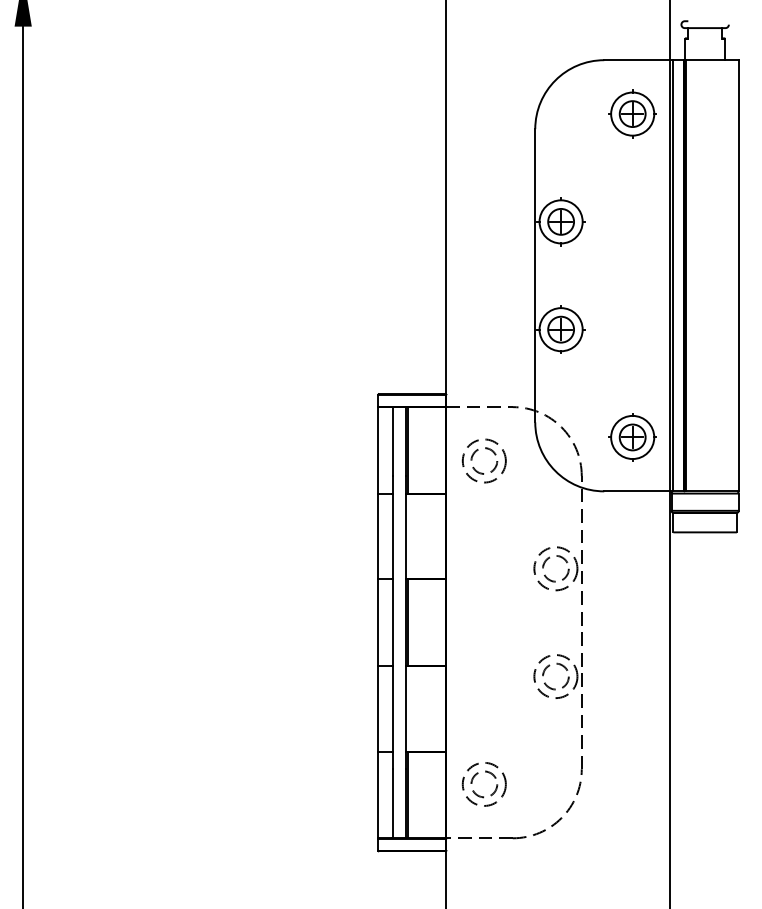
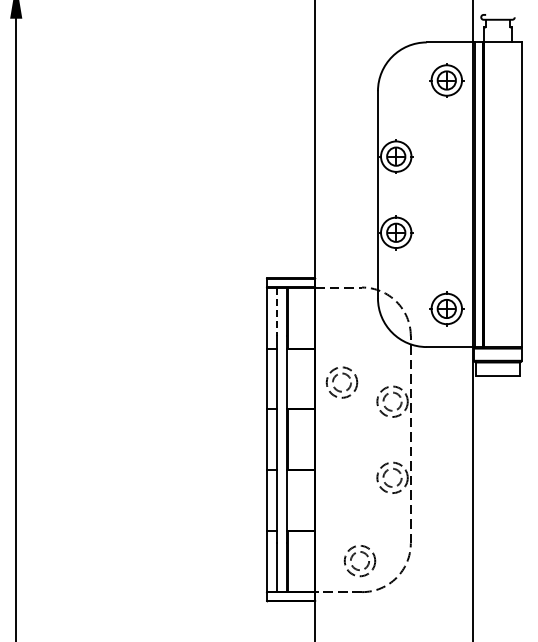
line: (393, 442) -> (277, 312), solid -> dashed
part: (473, 458) -> (334, 380), moved
part: (475, 790) -> (353, 565), moved

